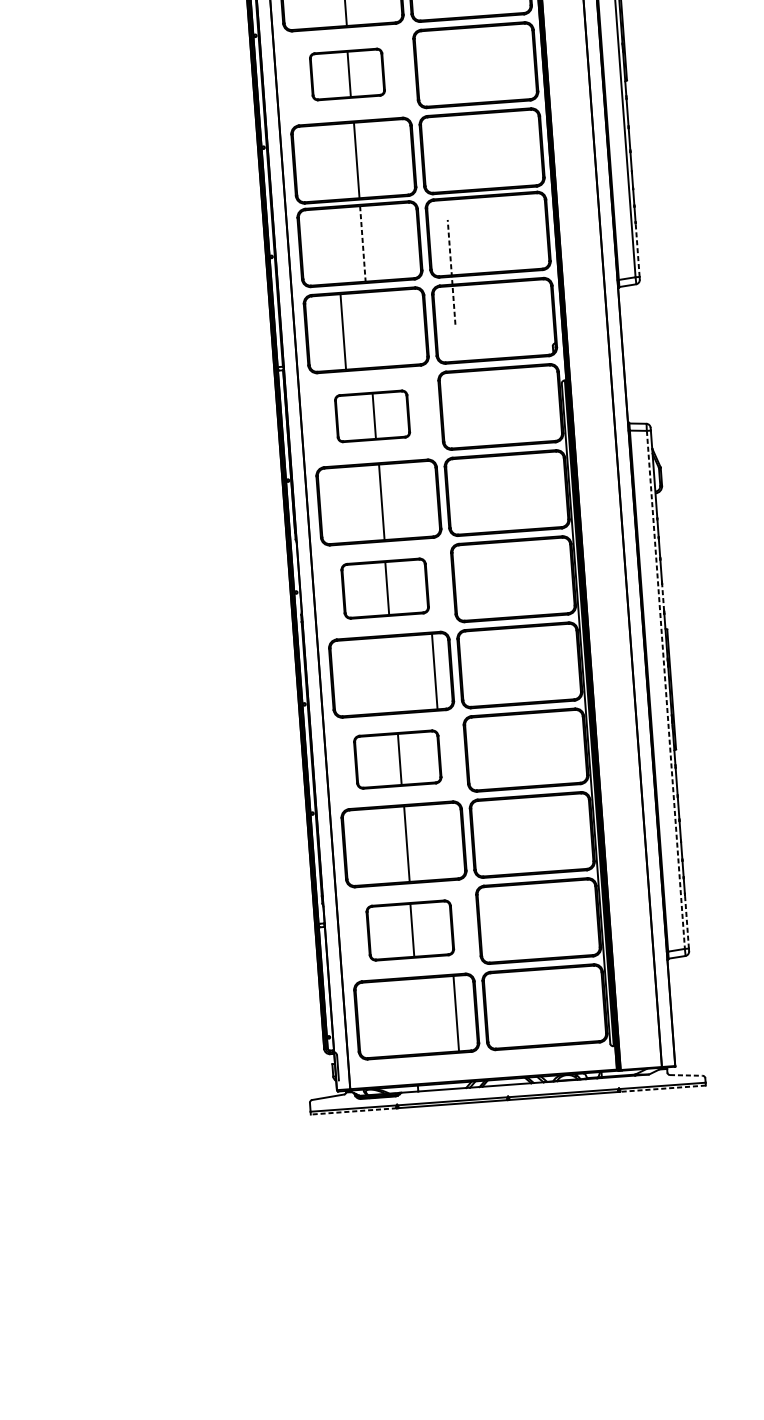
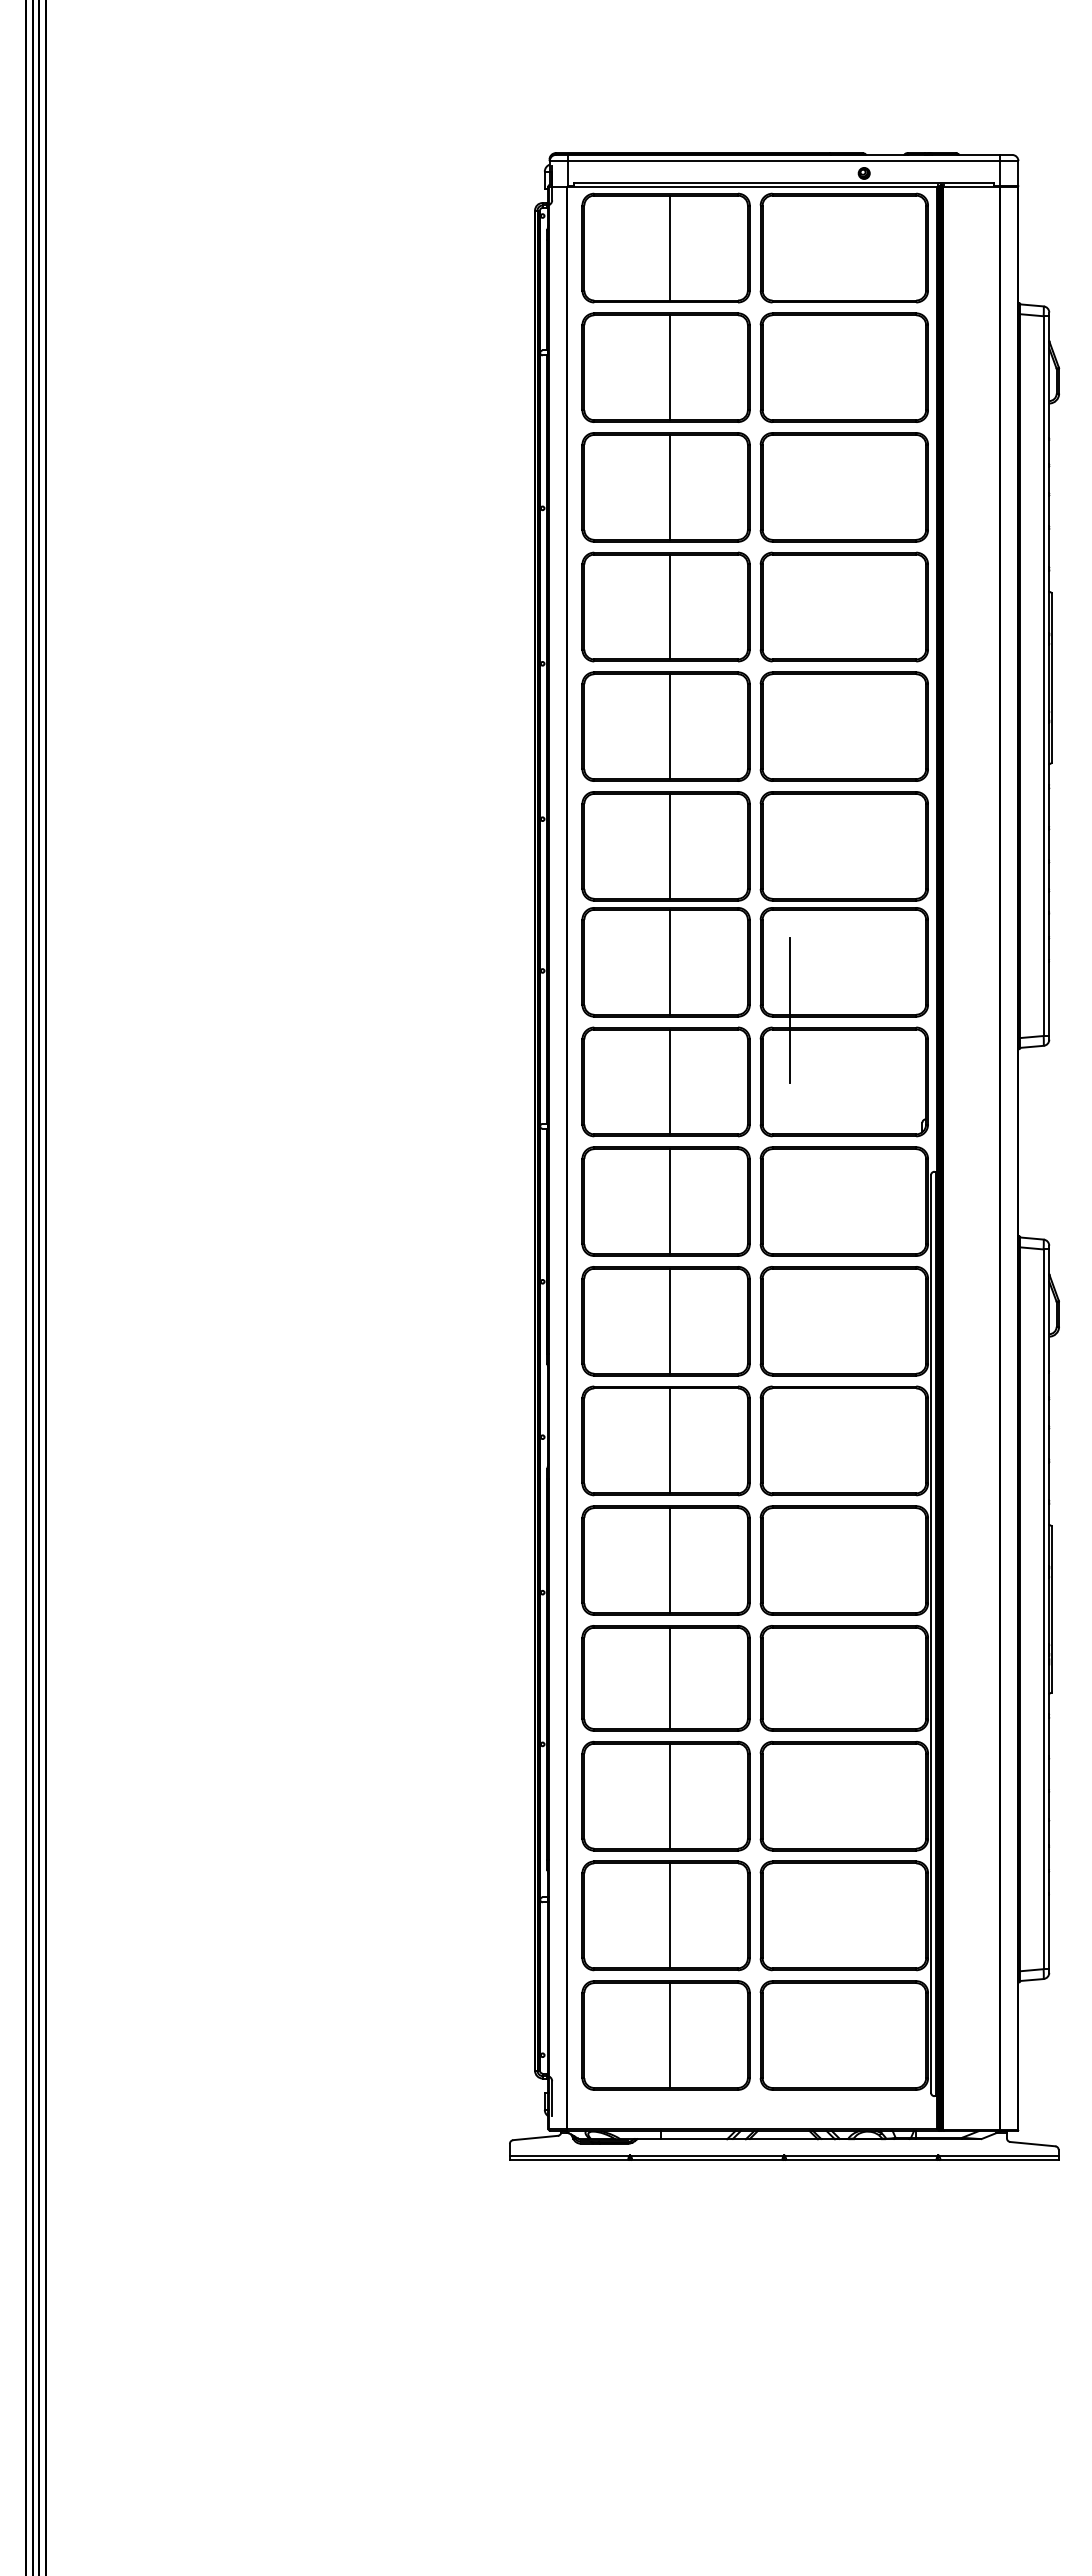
part: (347, 74) -> (665, 726), size x1.67
line: (363, 244) -> (670, 962), dashed -> solid
line: (637, 249) -> (1049, 998), dashed -> solid
line: (451, 272) -> (789, 1010), dashed -> solid
line: (343, 331) -> (670, 1081), moved
part: (372, 416) -> (665, 1201), size x1.67
part: (384, 588) -> (665, 1440), size x1.43
line: (663, 597) -> (1049, 1481), dashed -> solid
line: (435, 671) -> (670, 1560), moved
line: (665, 690) -> (1043, 1609), dashed -> solid
part: (397, 759) -> (665, 1678), size x1.43
line: (687, 921) -> (1049, 1931), dashed -> solid
part: (409, 930) -> (665, 1915), size x1.43
line: (456, 1013) -> (670, 2035), moved
line: (686, 1075) -> (1032, 2144), dashed -> solid
line: (662, 1089) -> (998, 2160), dashed -> solid
line: (353, 1111) -> (569, 2160), dashed -> solid

